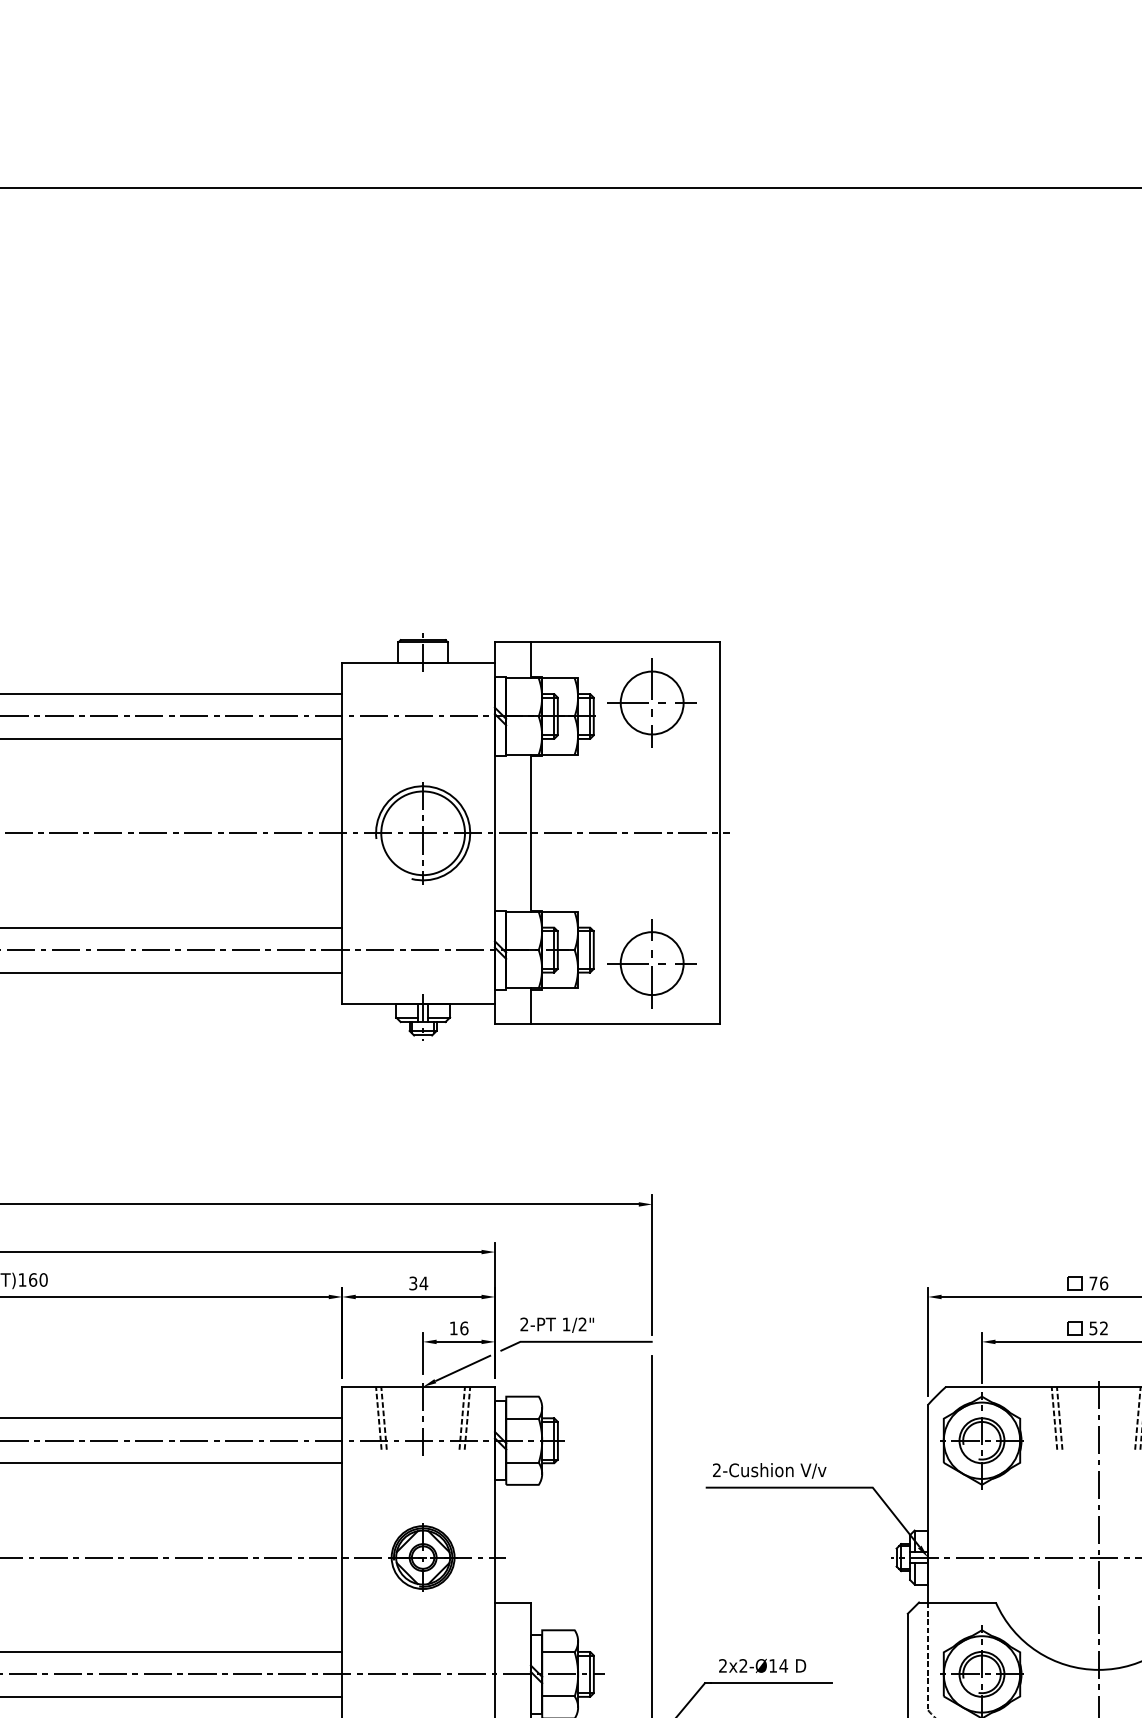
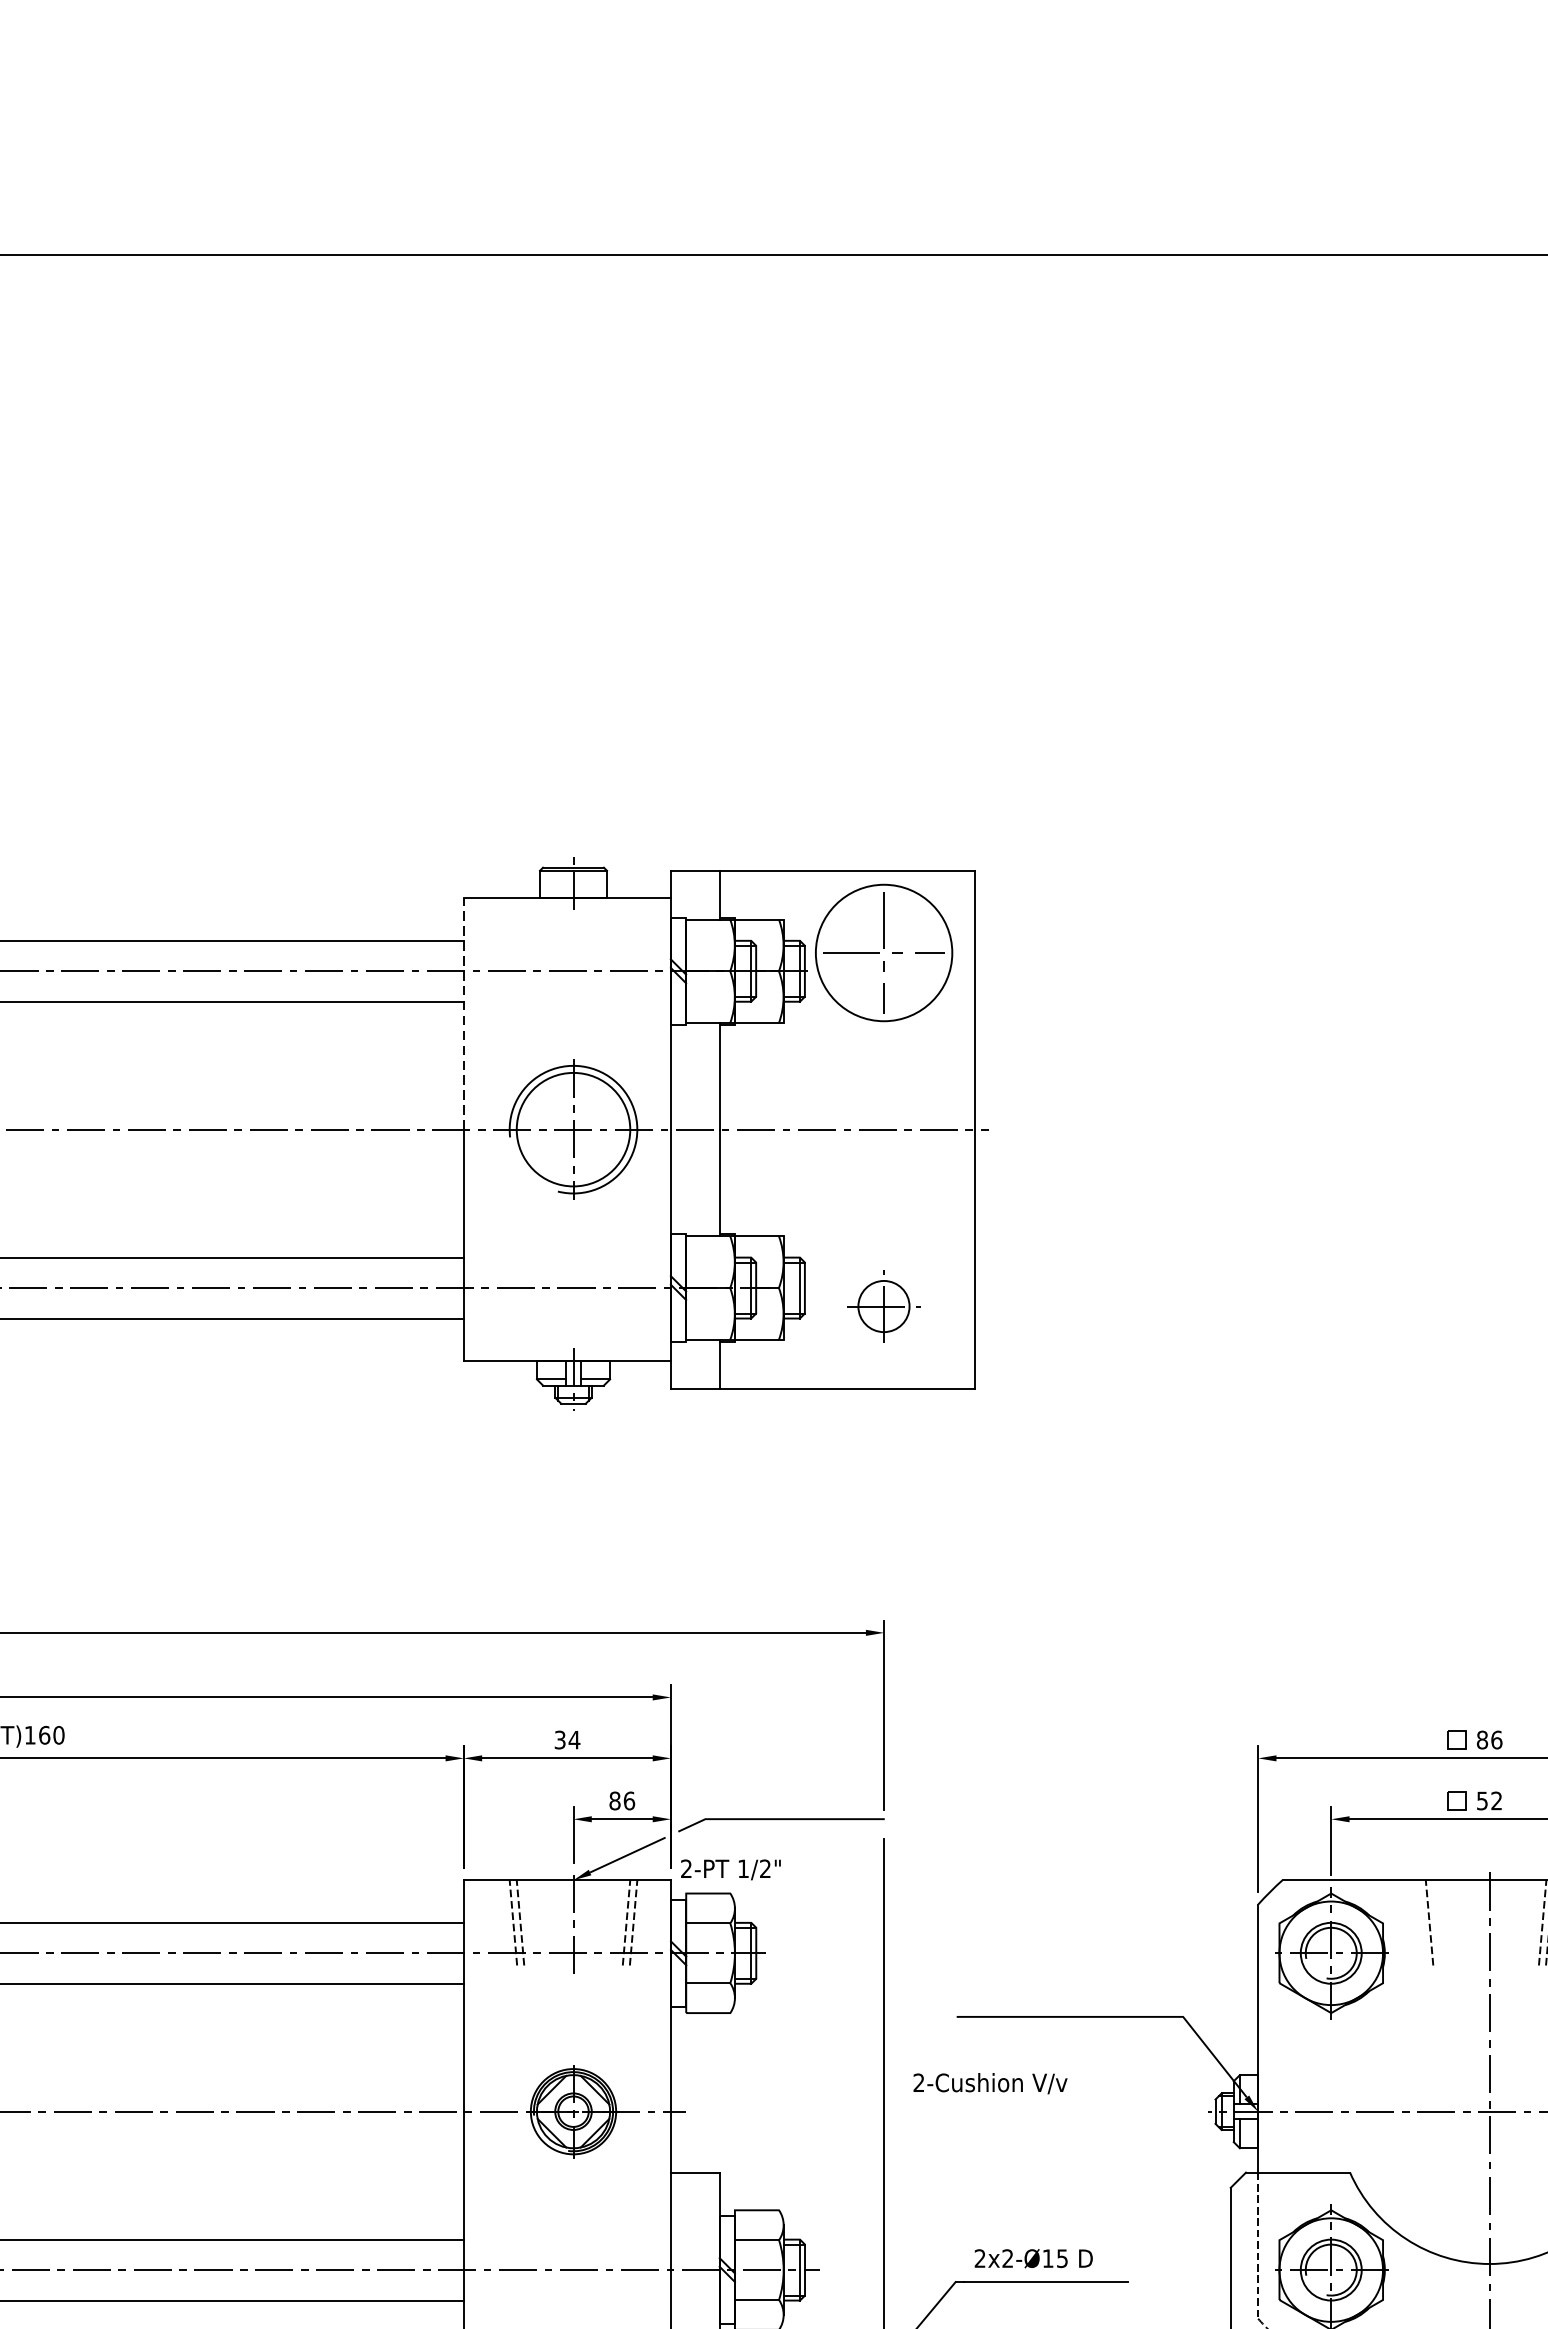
circle: (651, 702) -> (883, 952), size x1.6
line: (342, 747) -> (464, 1013), solid -> dashed
part: (651, 963) -> (883, 1306), size x0.6
text: (1093, 1283) -> (1482, 1740), 76 -> 86
text: (556, 1324) -> (729, 1868), moved
text: (453, 1328) -> (614, 1801), 16 -> 86
line: (1059, 1417) -> (1436, 1921), removed
text: (769, 1470) -> (990, 2083), moved
text: (783, 1665) -> (1062, 2258), 2x2-Ø14 -> 2x2-Ø15

